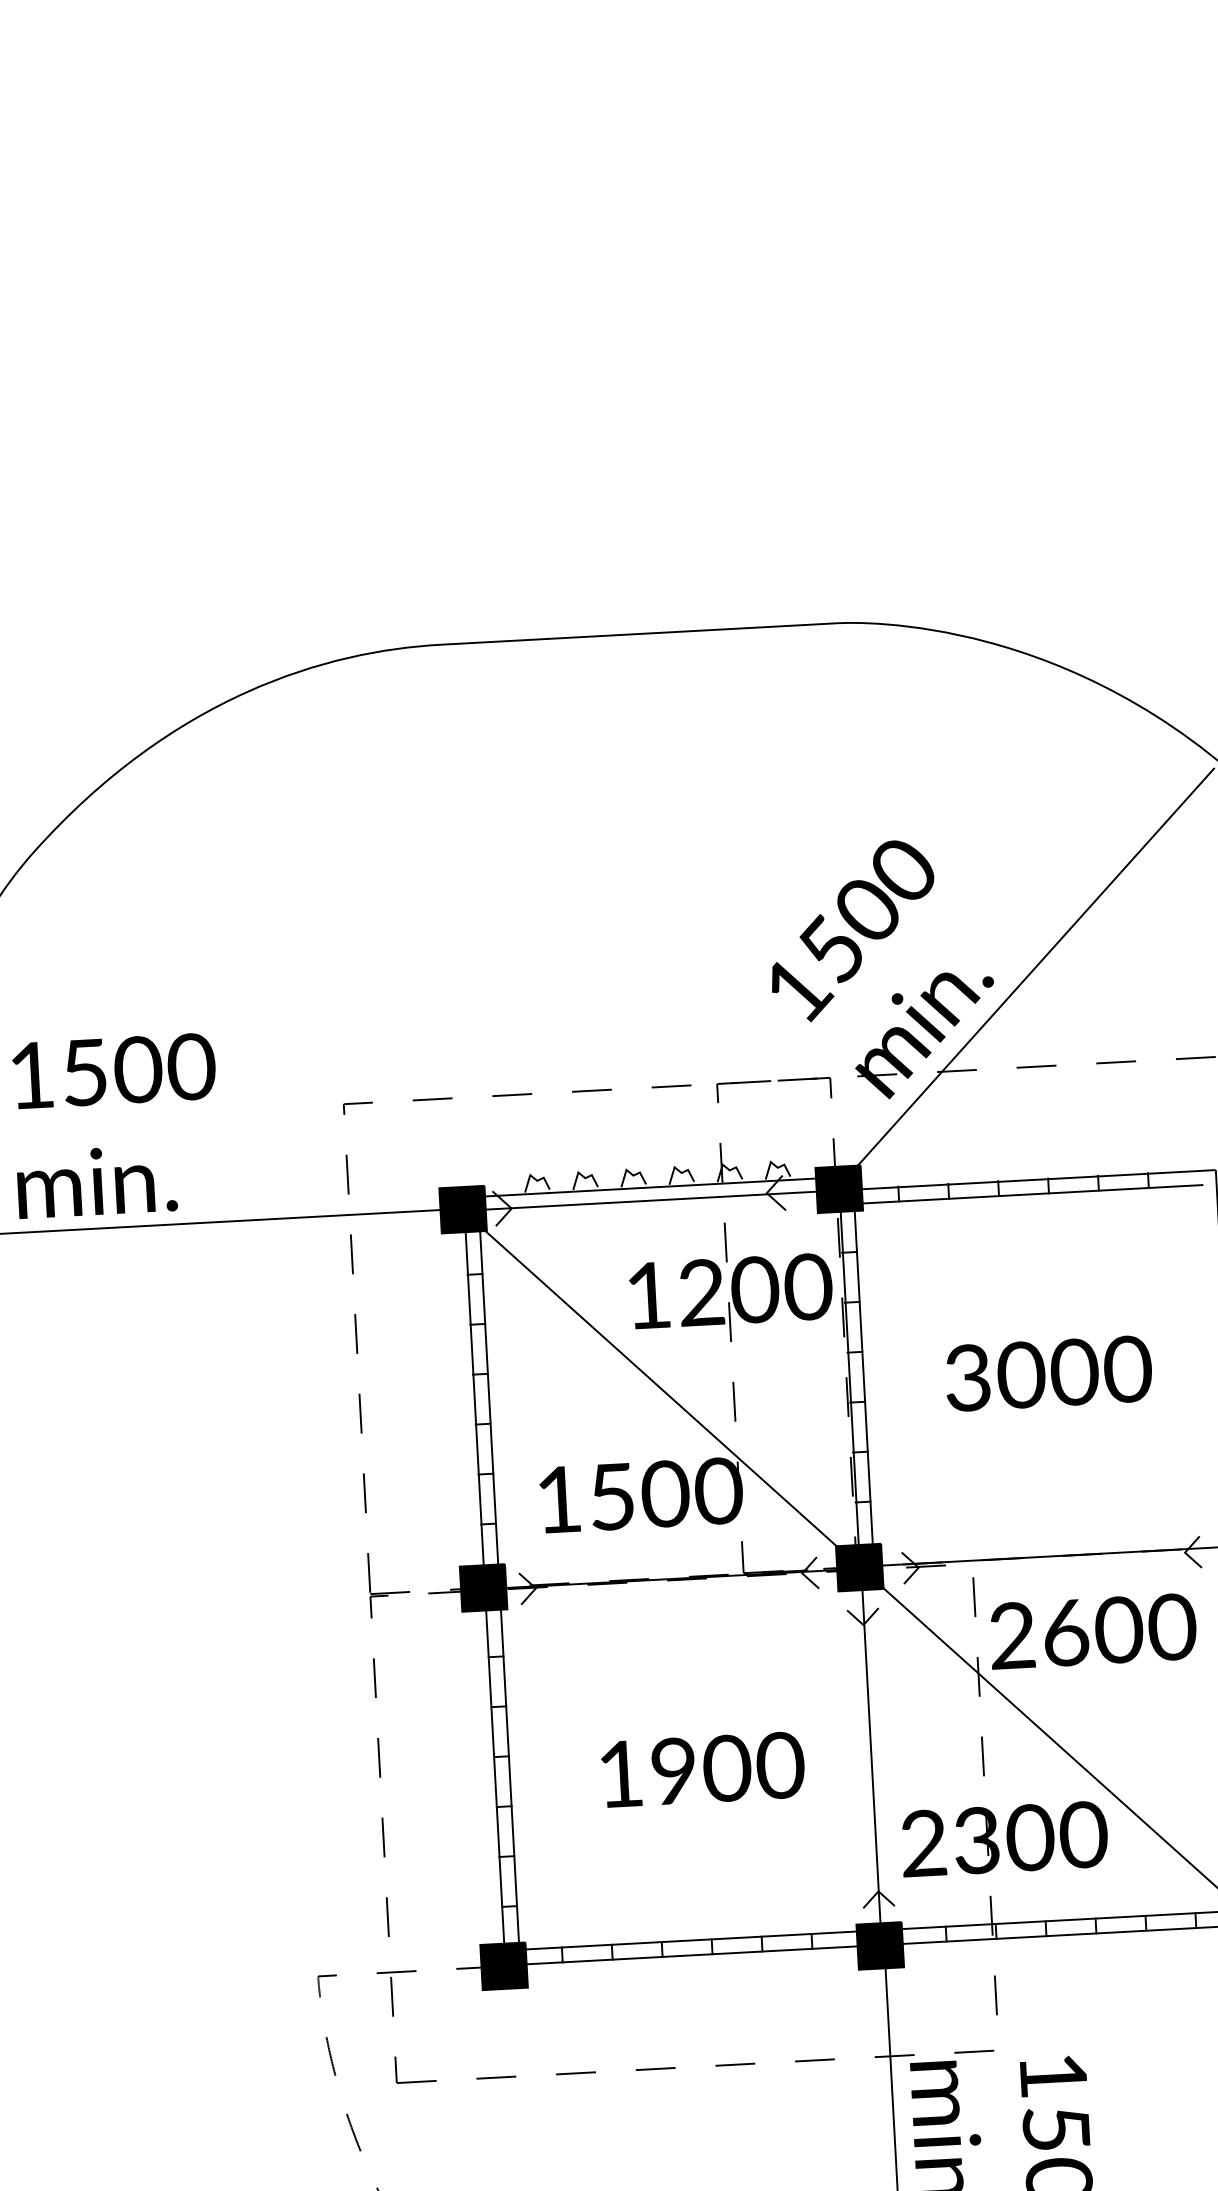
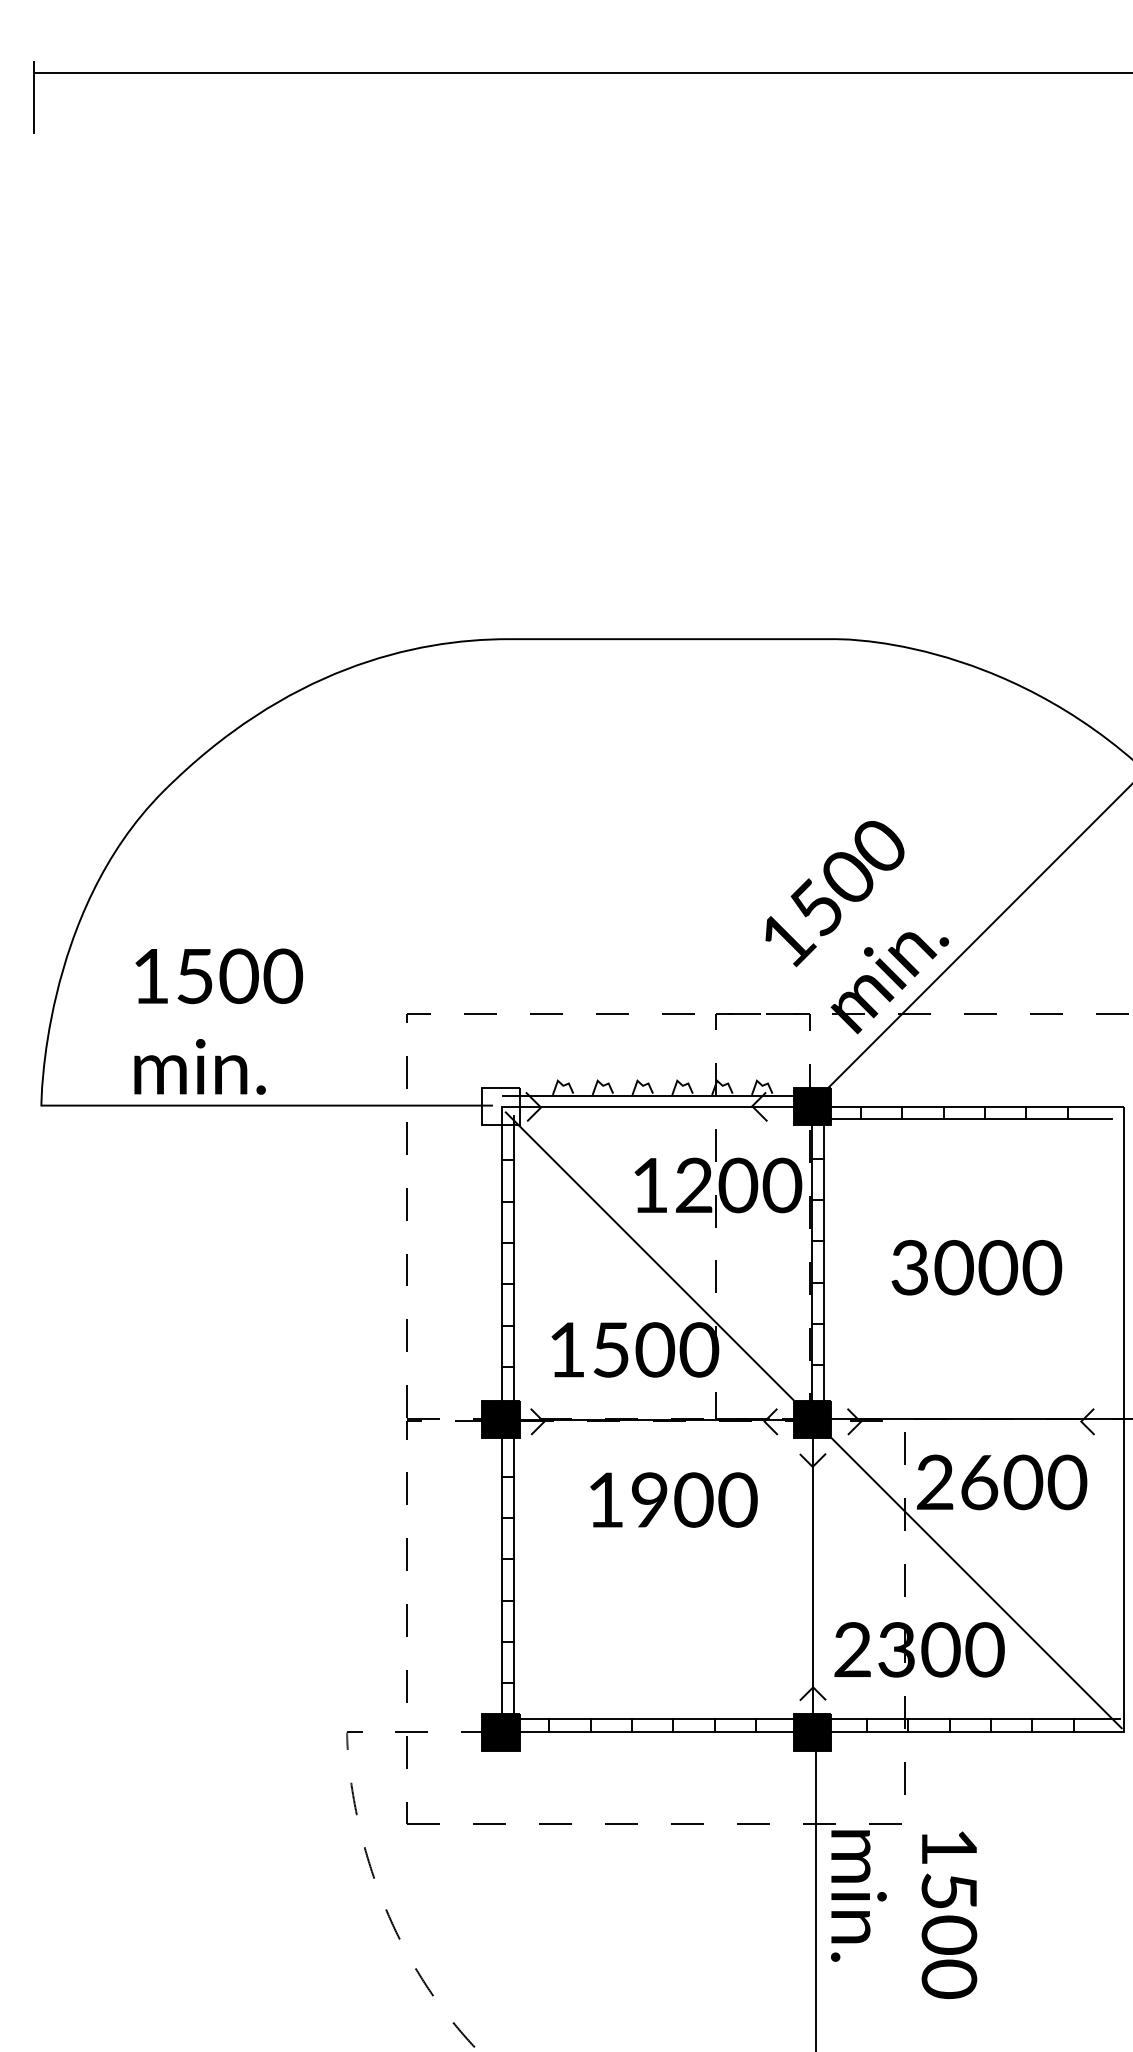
fill: (462, 1208) -> (500, 1105), removed
text: (702, 1768) -> (673, 1499), moved

